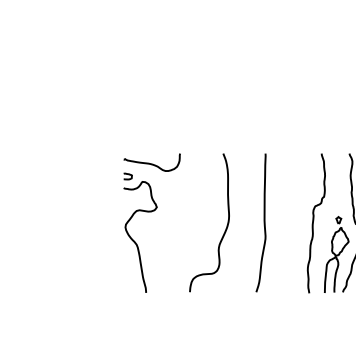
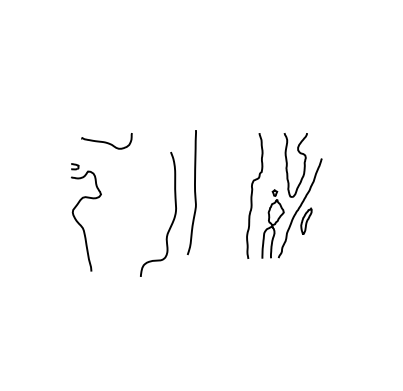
curve: (263, 222) -> (194, 192), moved
curve: (225, 229) -> (172, 220), moved
part: (134, 239) -> (80, 223), moved

